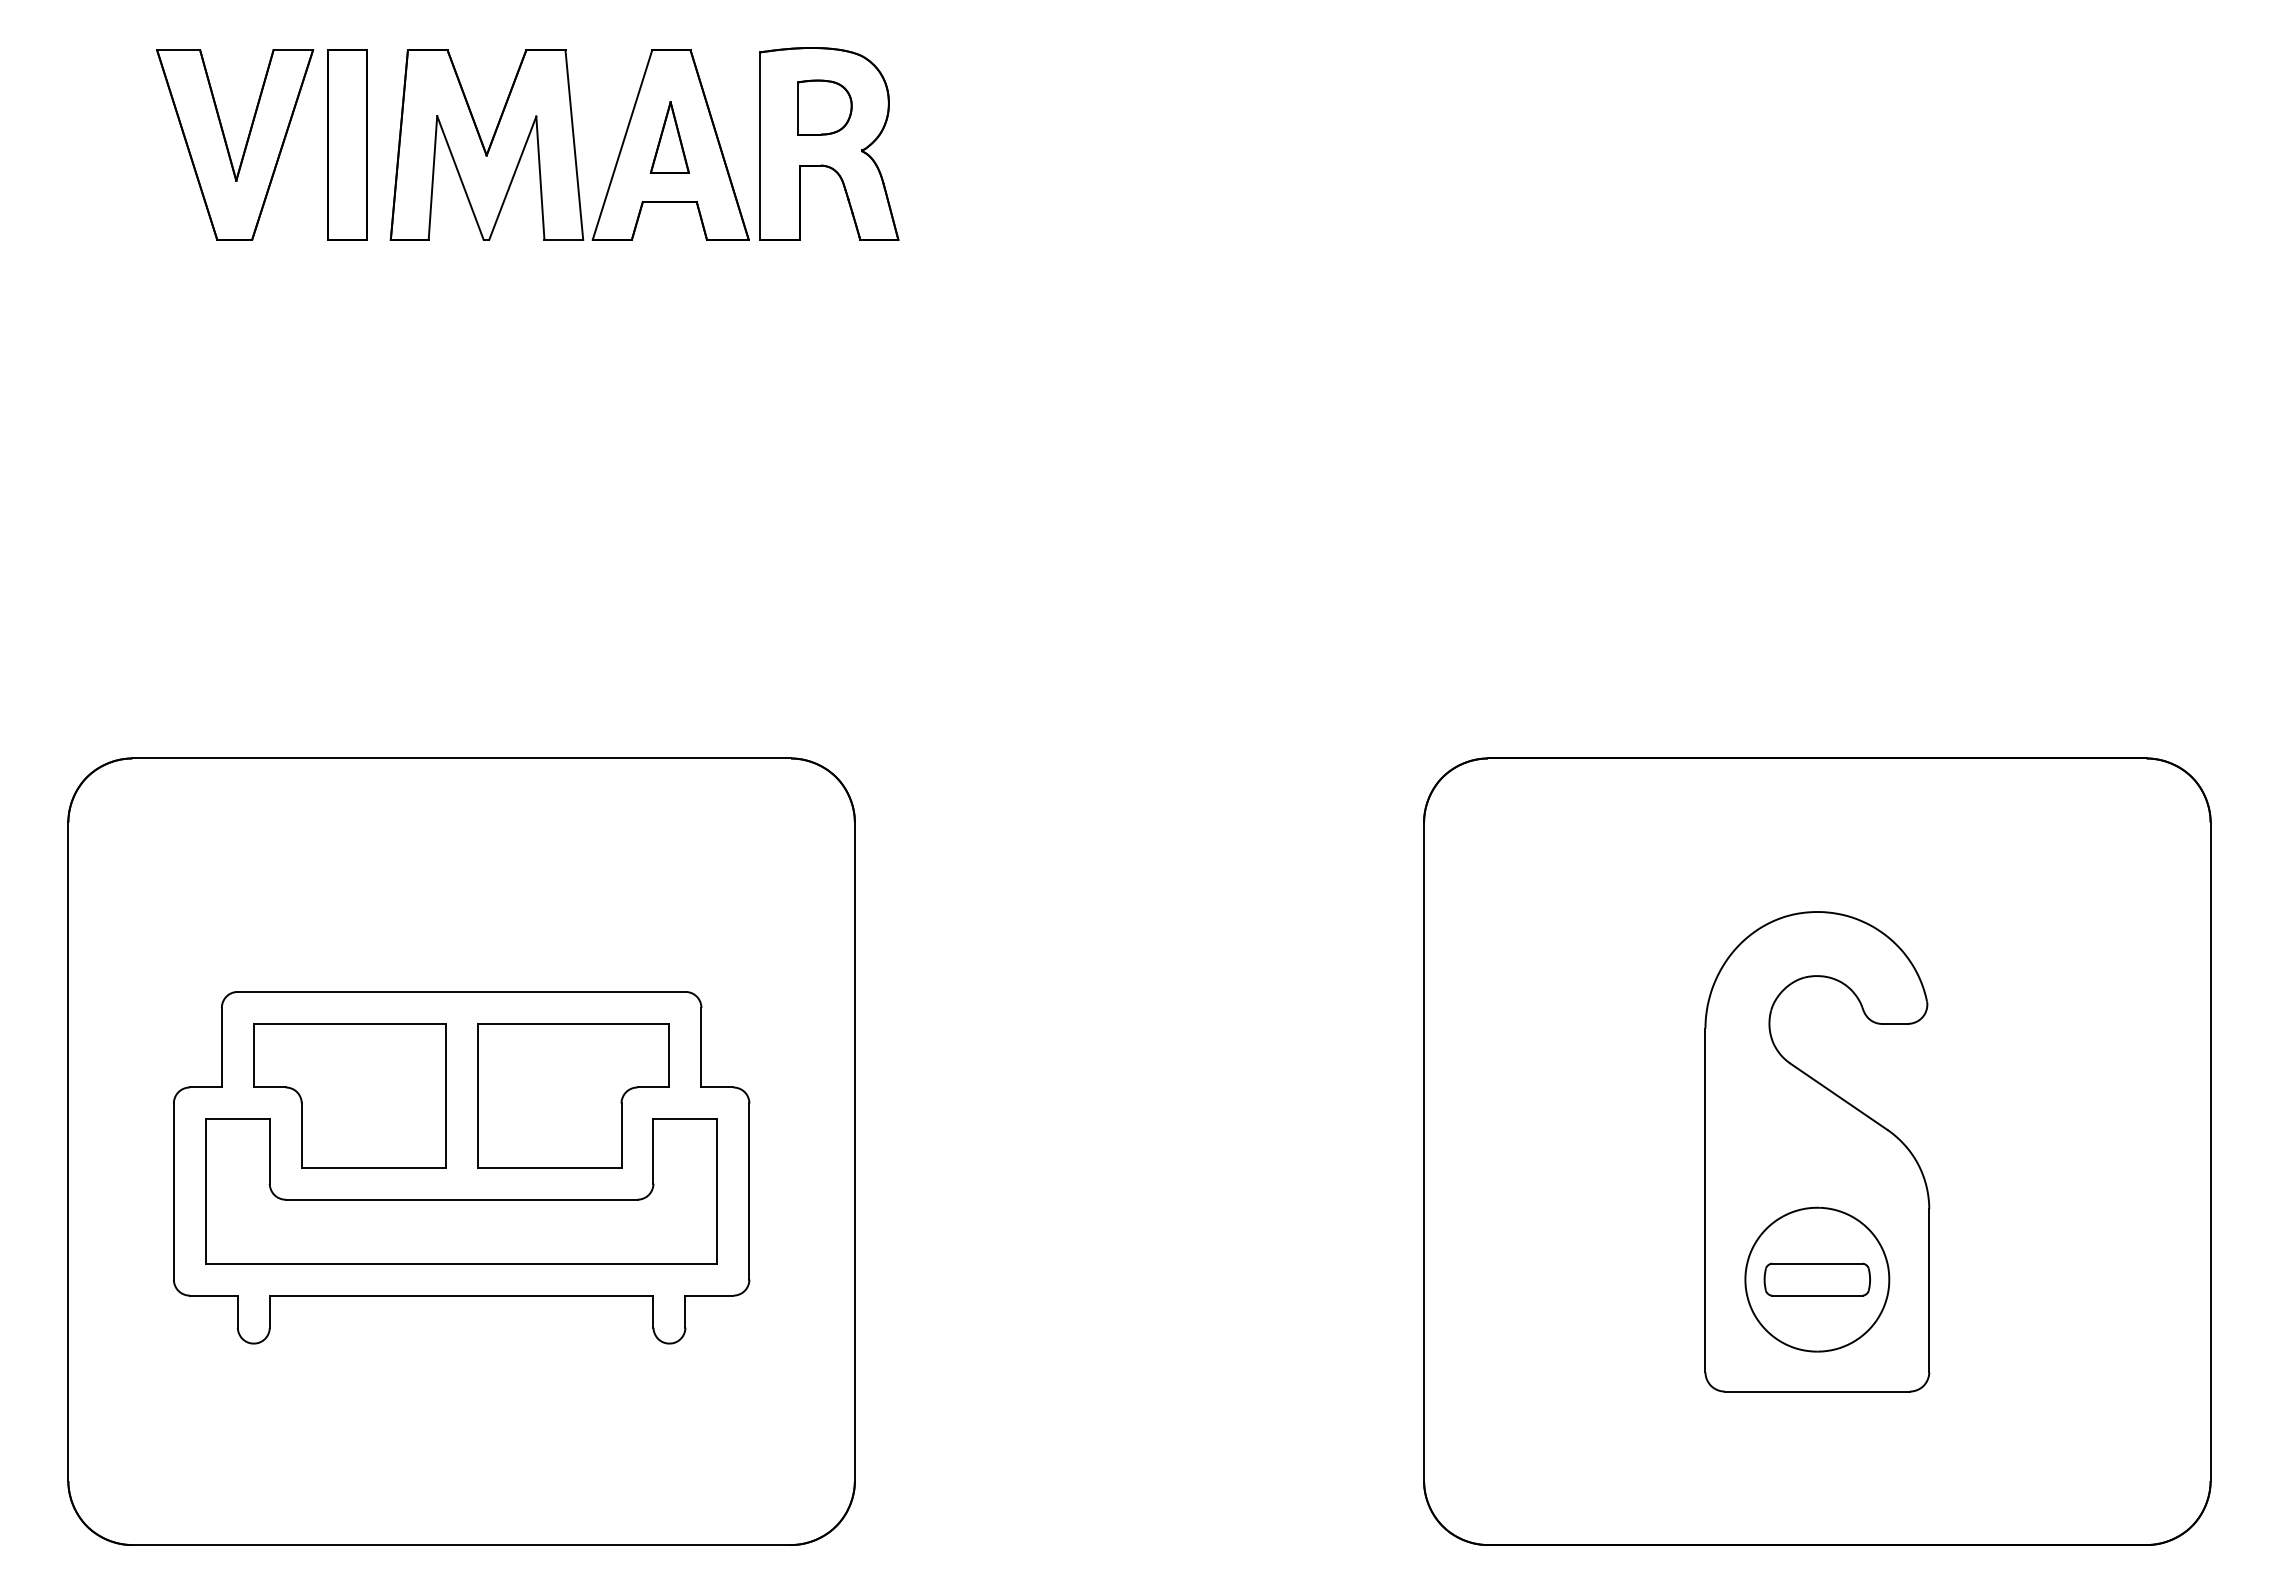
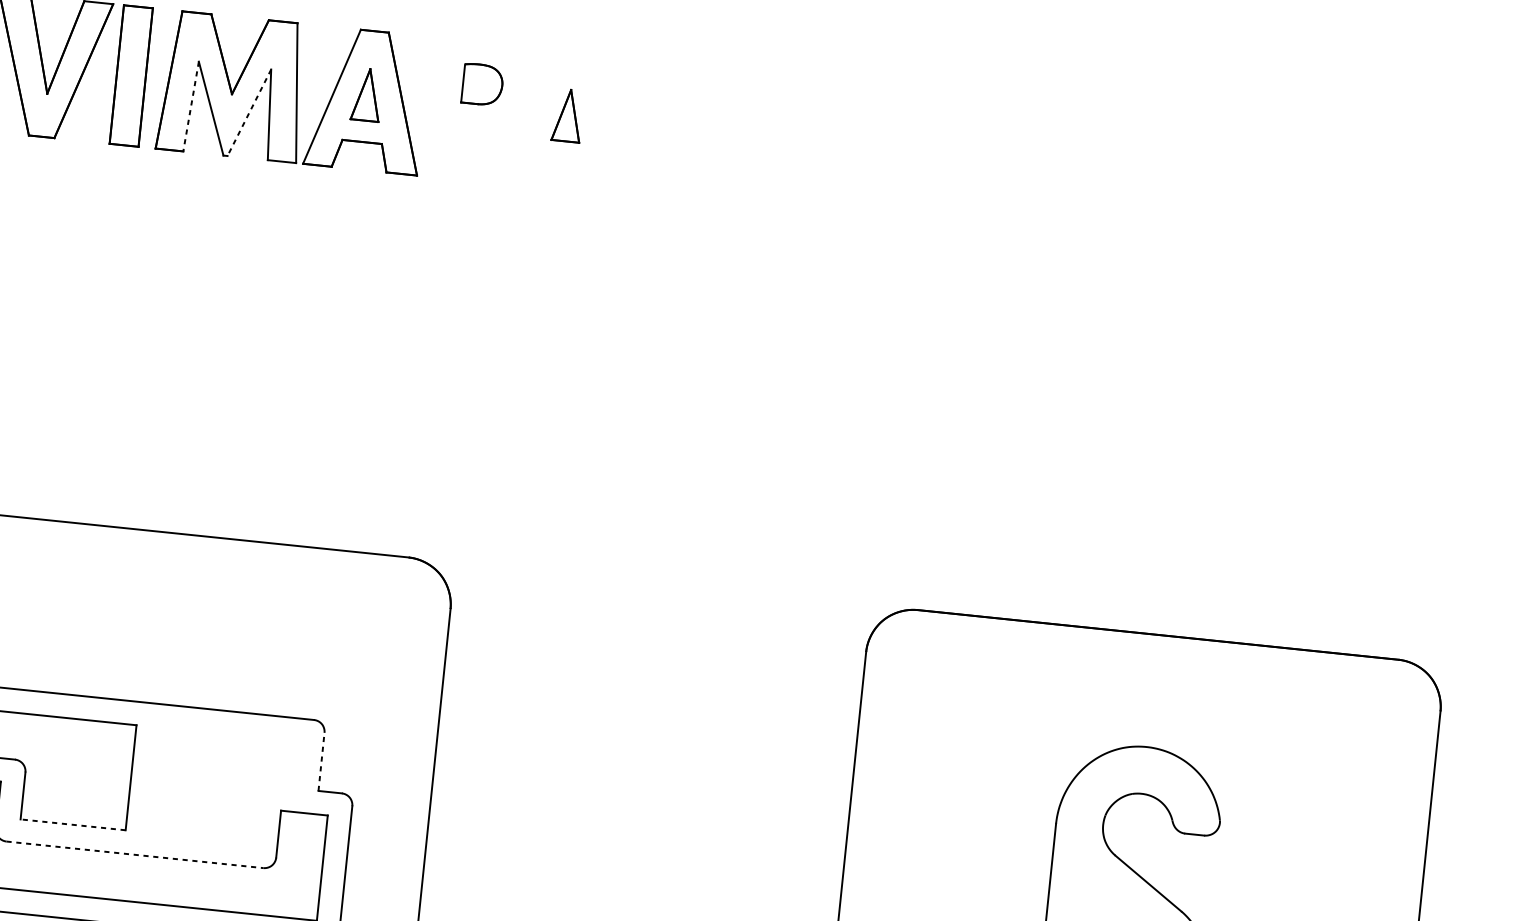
part: (944, 137) -> (567, 115), added
part: (829, 143) -> (483, 111), removed
line: (432, 178) -> (190, 106), solid -> dashed
line: (512, 178) -> (249, 112), solid -> dashed
line: (701, 1047) -> (321, 761), solid -> dashed
part: (573, 1095) -> (224, 787), removed
line: (373, 1167) -> (73, 824), solid -> dashed
line: (461, 1199) -> (134, 854), solid -> dashed

